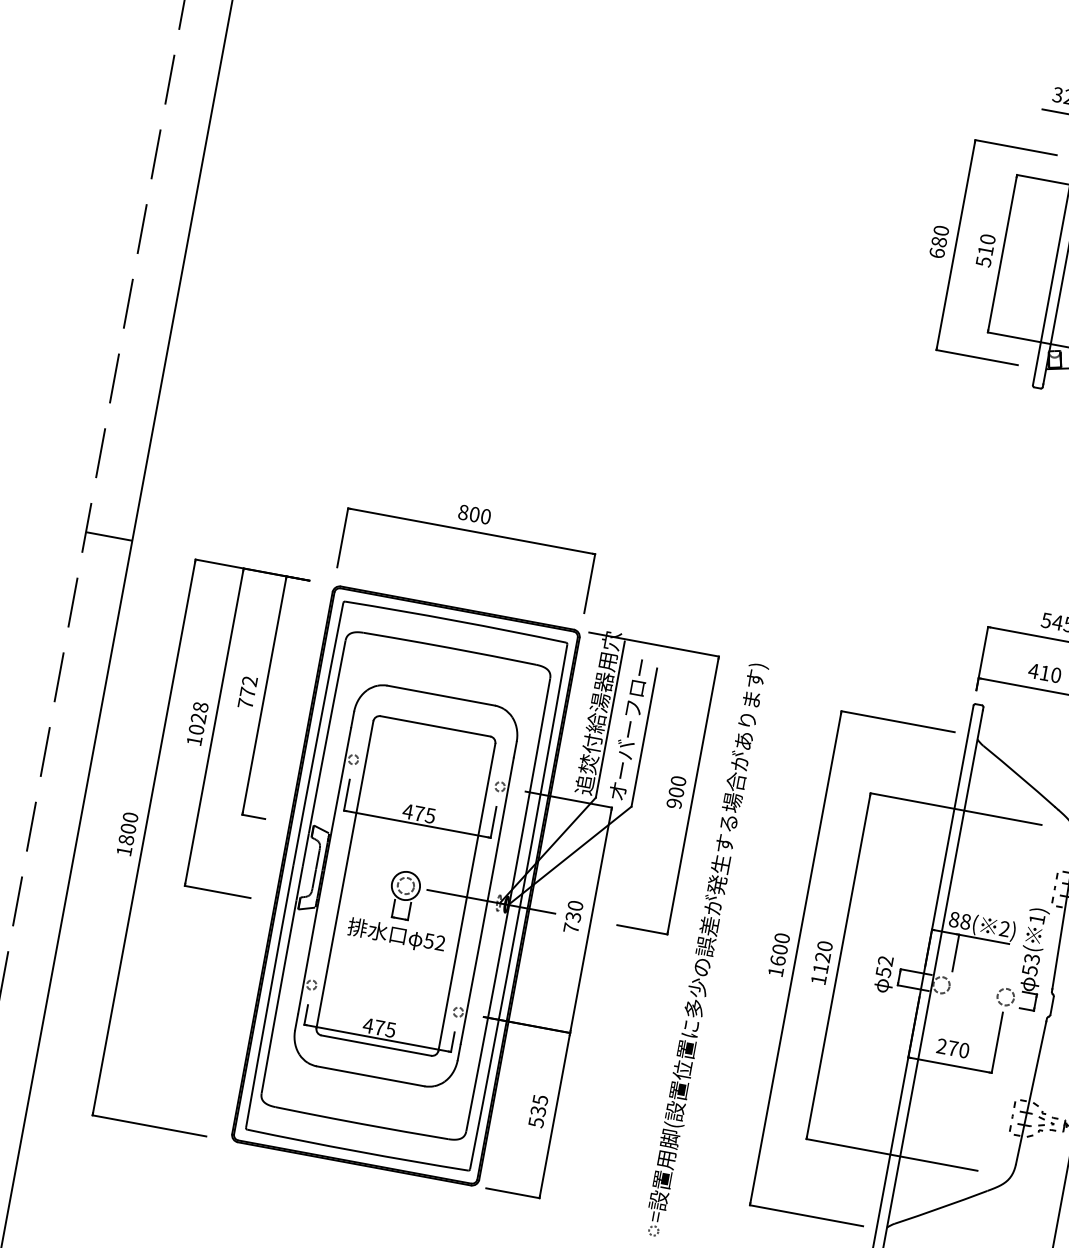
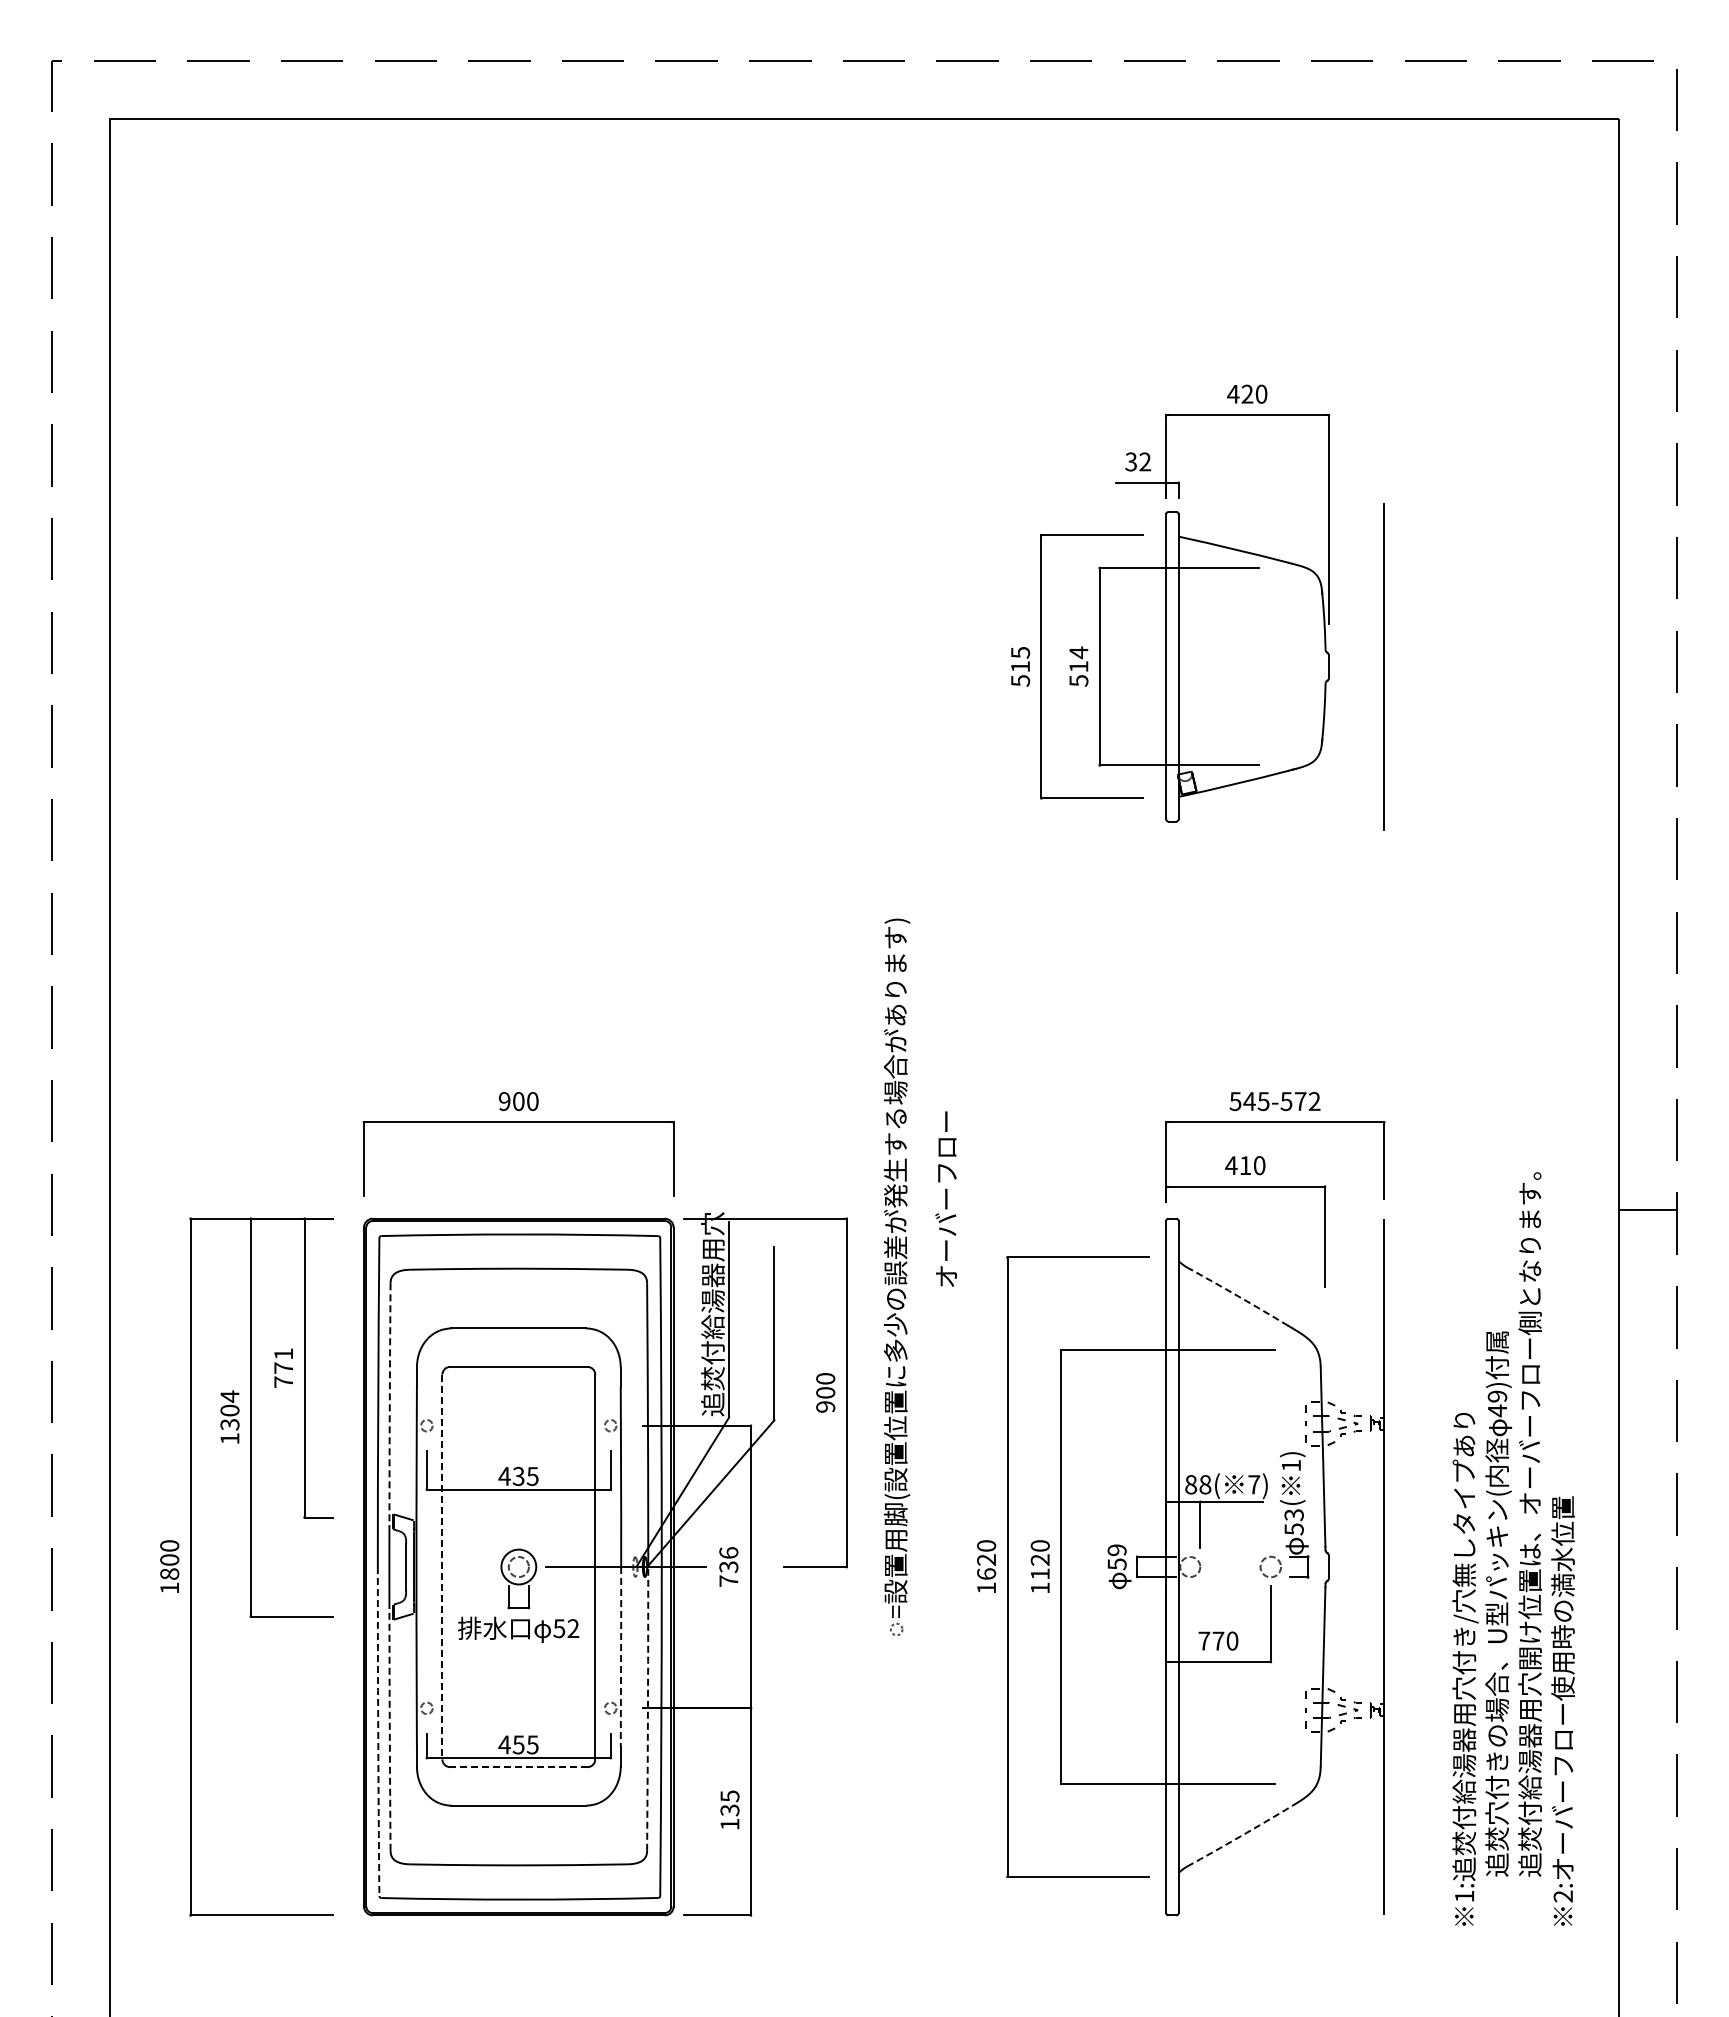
text: (987, 239) -> (1078, 652), 510 -> 514
text: (939, 241) -> (1020, 666), 680 -> 515
text: (463, 512) -> (504, 1101), 800 -> 900
line: (108, 536) -> (80, 1210), removed
text: (249, 680) -> (283, 1353), 772 -> 771
text: (198, 718) -> (229, 1410), 1028 -> 1304
text: (628, 728) -> (945, 1198), moved
line: (326, 737) -> (389, 1404), solid -> dashed
arc: (1020, 776) -> (1238, 1296), solid -> dashed
text: (419, 812) -> (518, 1475), 475 -> 435
line: (344, 875) -> (442, 1567), solid -> dashed
text: (575, 905) -> (728, 1552), 730 -> 736
text: (1004, 928) -> (1254, 1484), 2) -> 7)
part: (706, 949) -> (897, 1276), moved
text: (780, 949) -> (986, 1559), 1600 -> 1620
text: (885, 961) -> (1117, 1550), 52 -> 59
line: (474, 972) -> (621, 1656), solid -> dashed
arc: (269, 996) -> (378, 1731), solid -> dashed
line: (278, 996) -> (389, 1729), solid -> dashed
line: (487, 1017) -> (647, 1708), solid -> dashed
text: (379, 1027) -> (518, 1744), 475 -> 455
line: (376, 1045) -> (518, 1767), solid -> dashed
text: (942, 1045) -> (1204, 1640), 270 -> 770
text: (535, 1122) -> (729, 1824), 535 -> 135
arc: (940, 1207) -> (1239, 1836), solid -> dashed

